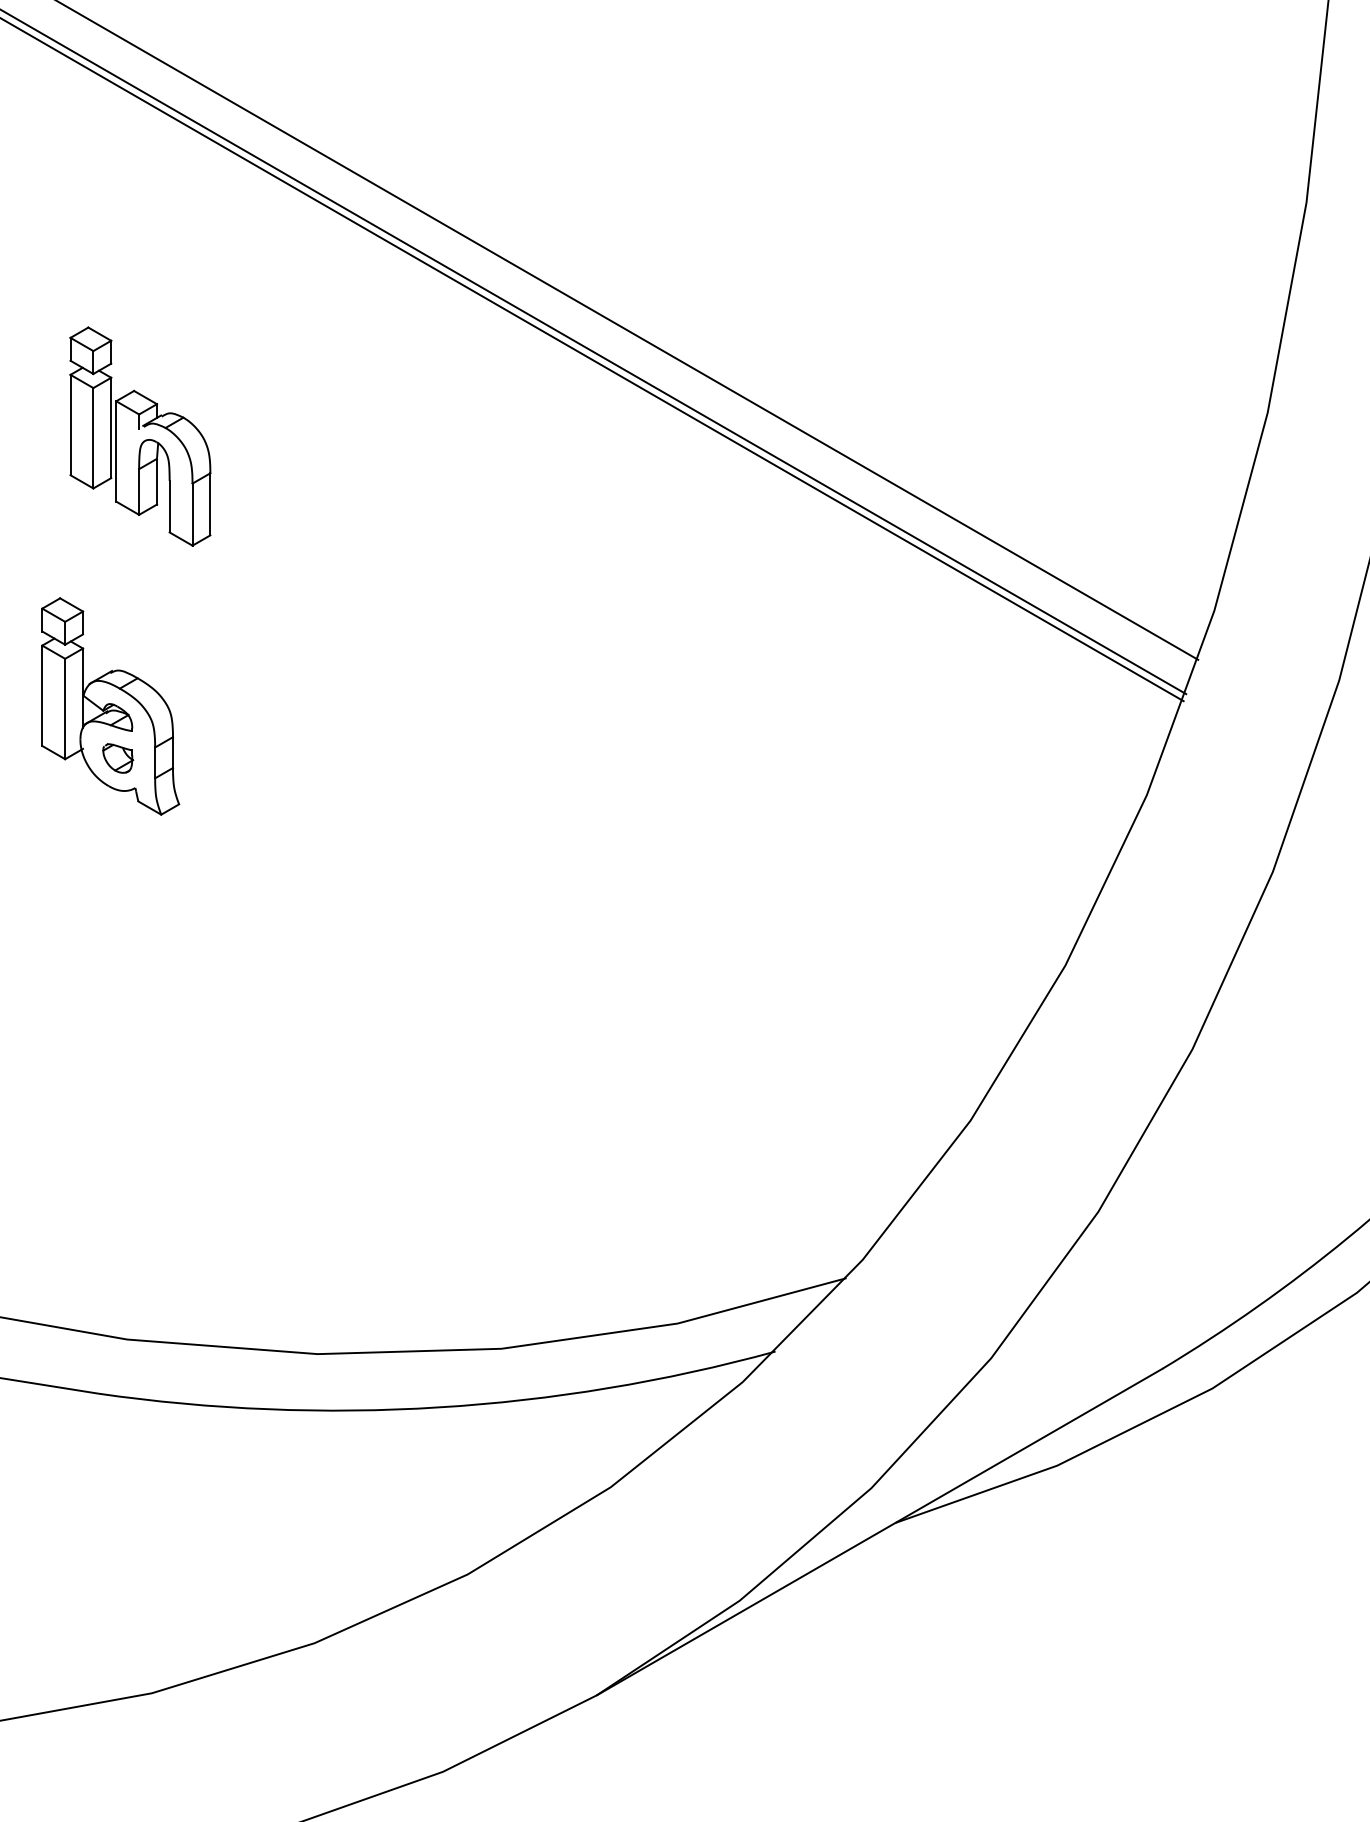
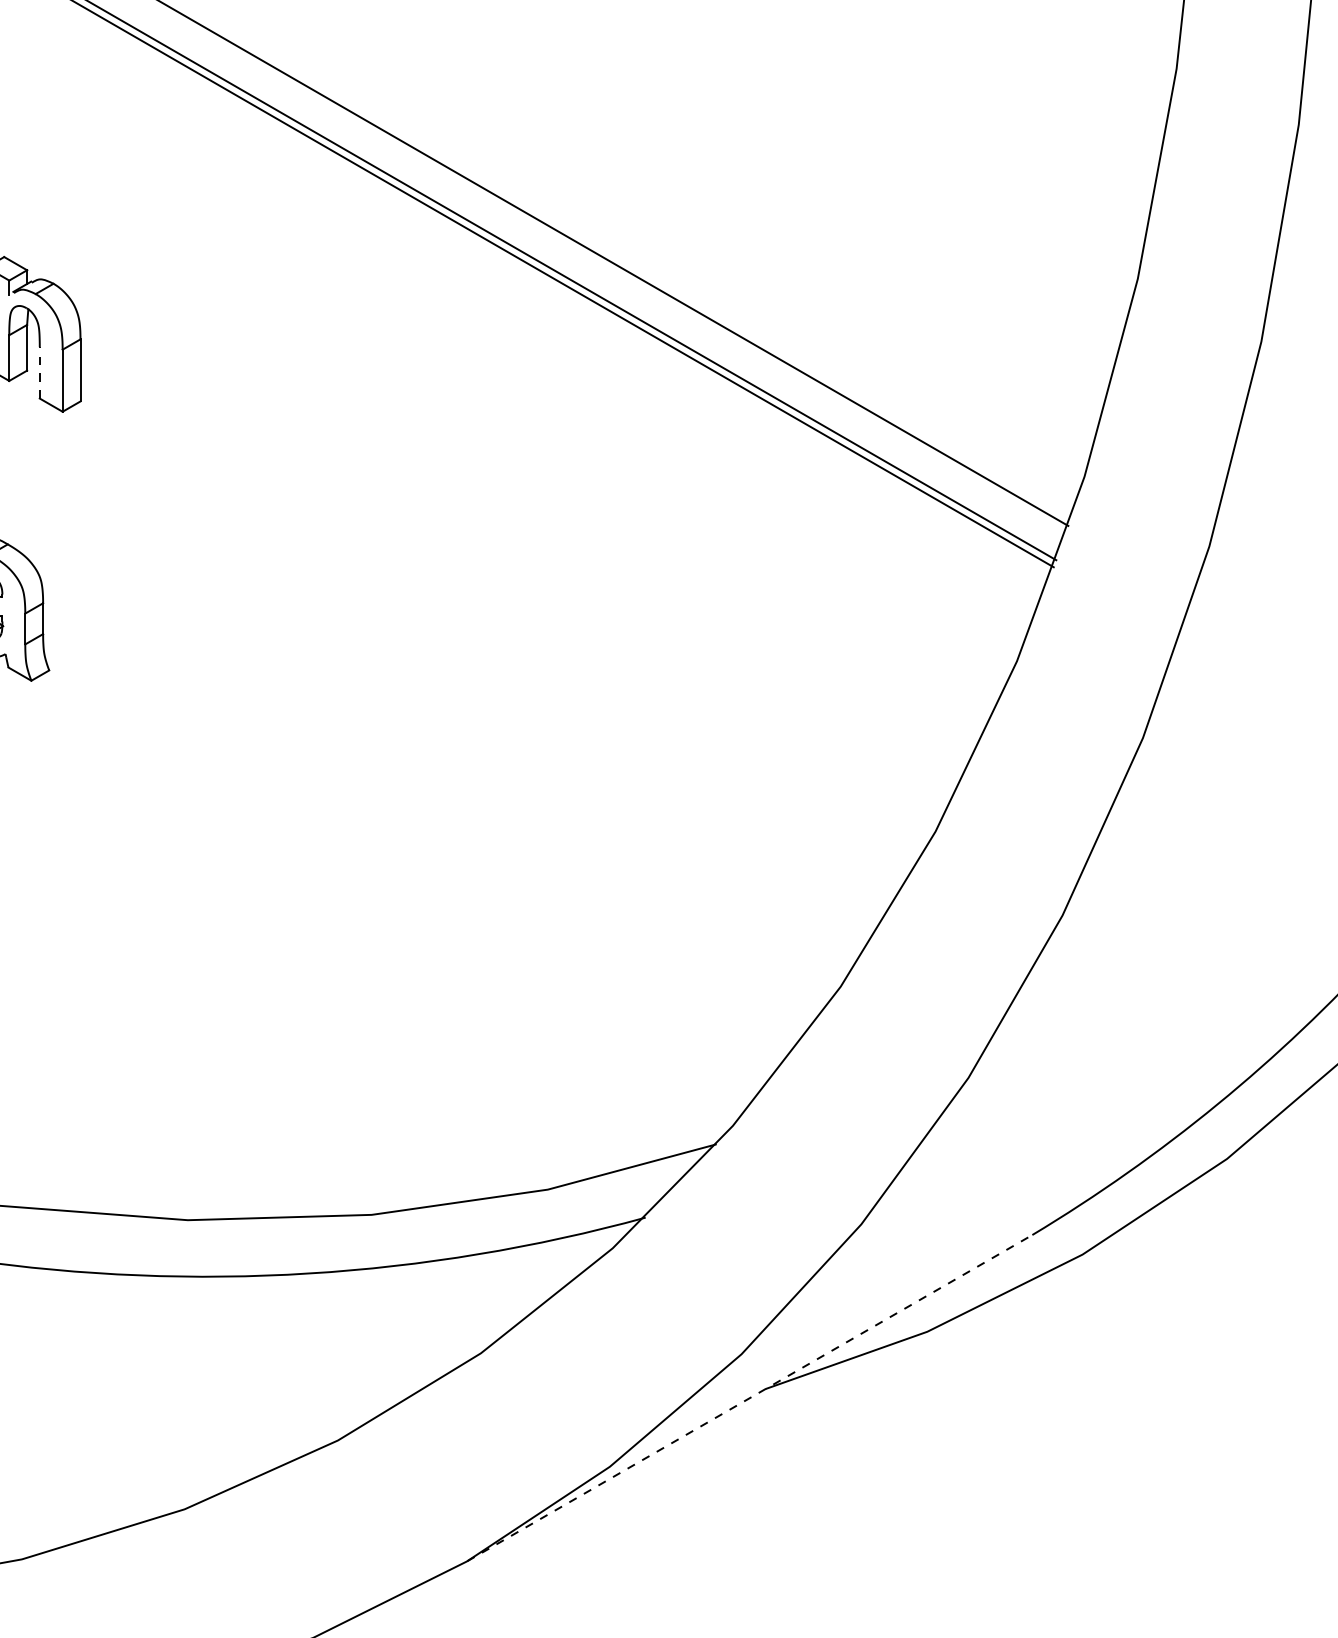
line: (169, 506) -> (39, 372), solid -> dashed
line: (880, 1531) -> (750, 1397), solid -> dashed

